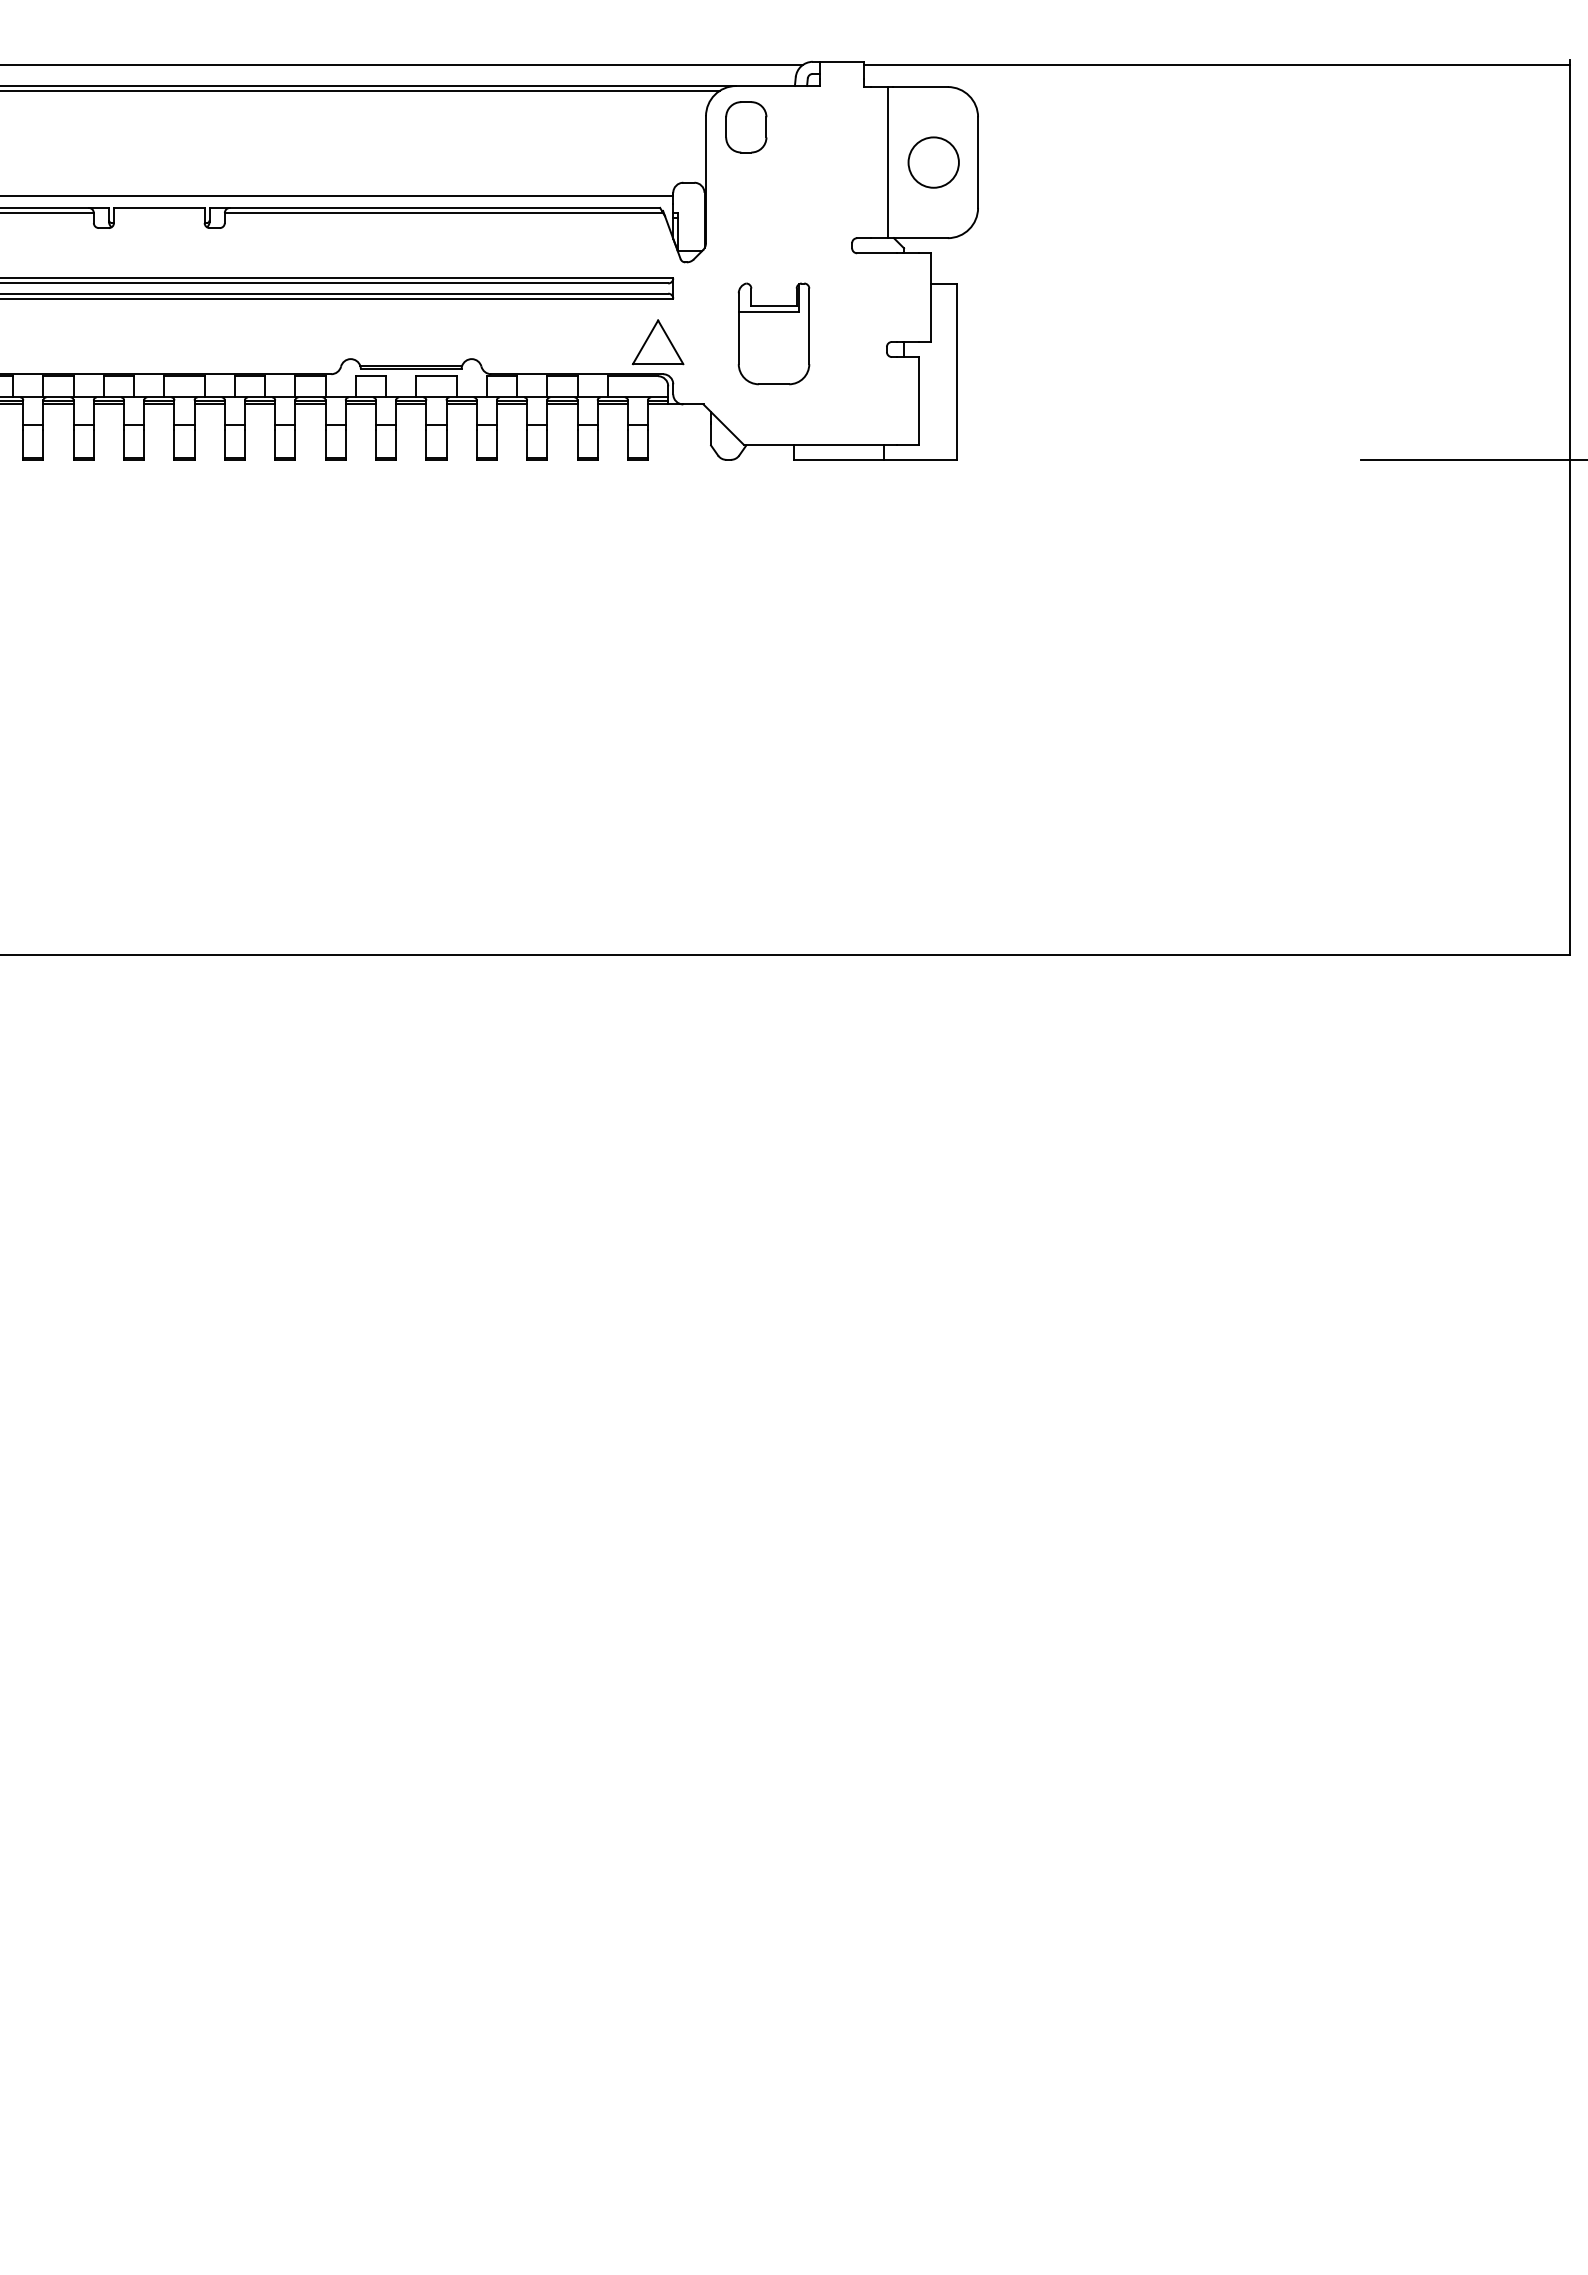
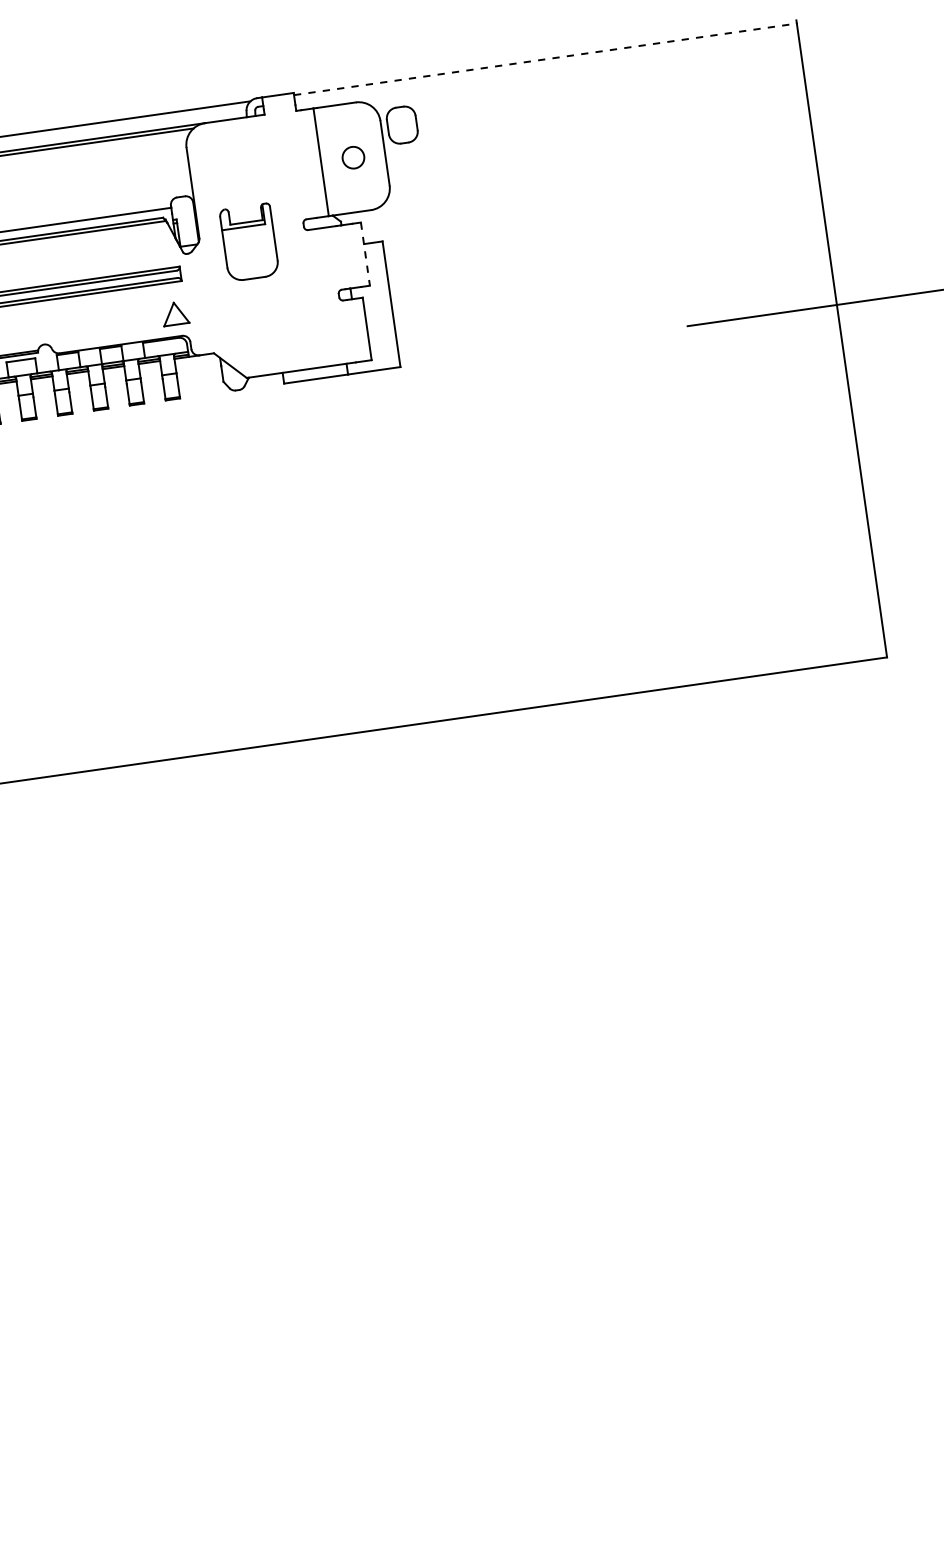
line: (1217, 64) -> (545, 59), solid -> dashed
part: (746, 127) -> (402, 125), moved
circle: (933, 162) -> (353, 157), size x0.6
line: (931, 298) -> (365, 254), solid -> dashed
part: (773, 333) -> (249, 242), moved
part: (657, 342) -> (174, 313), size x0.7

